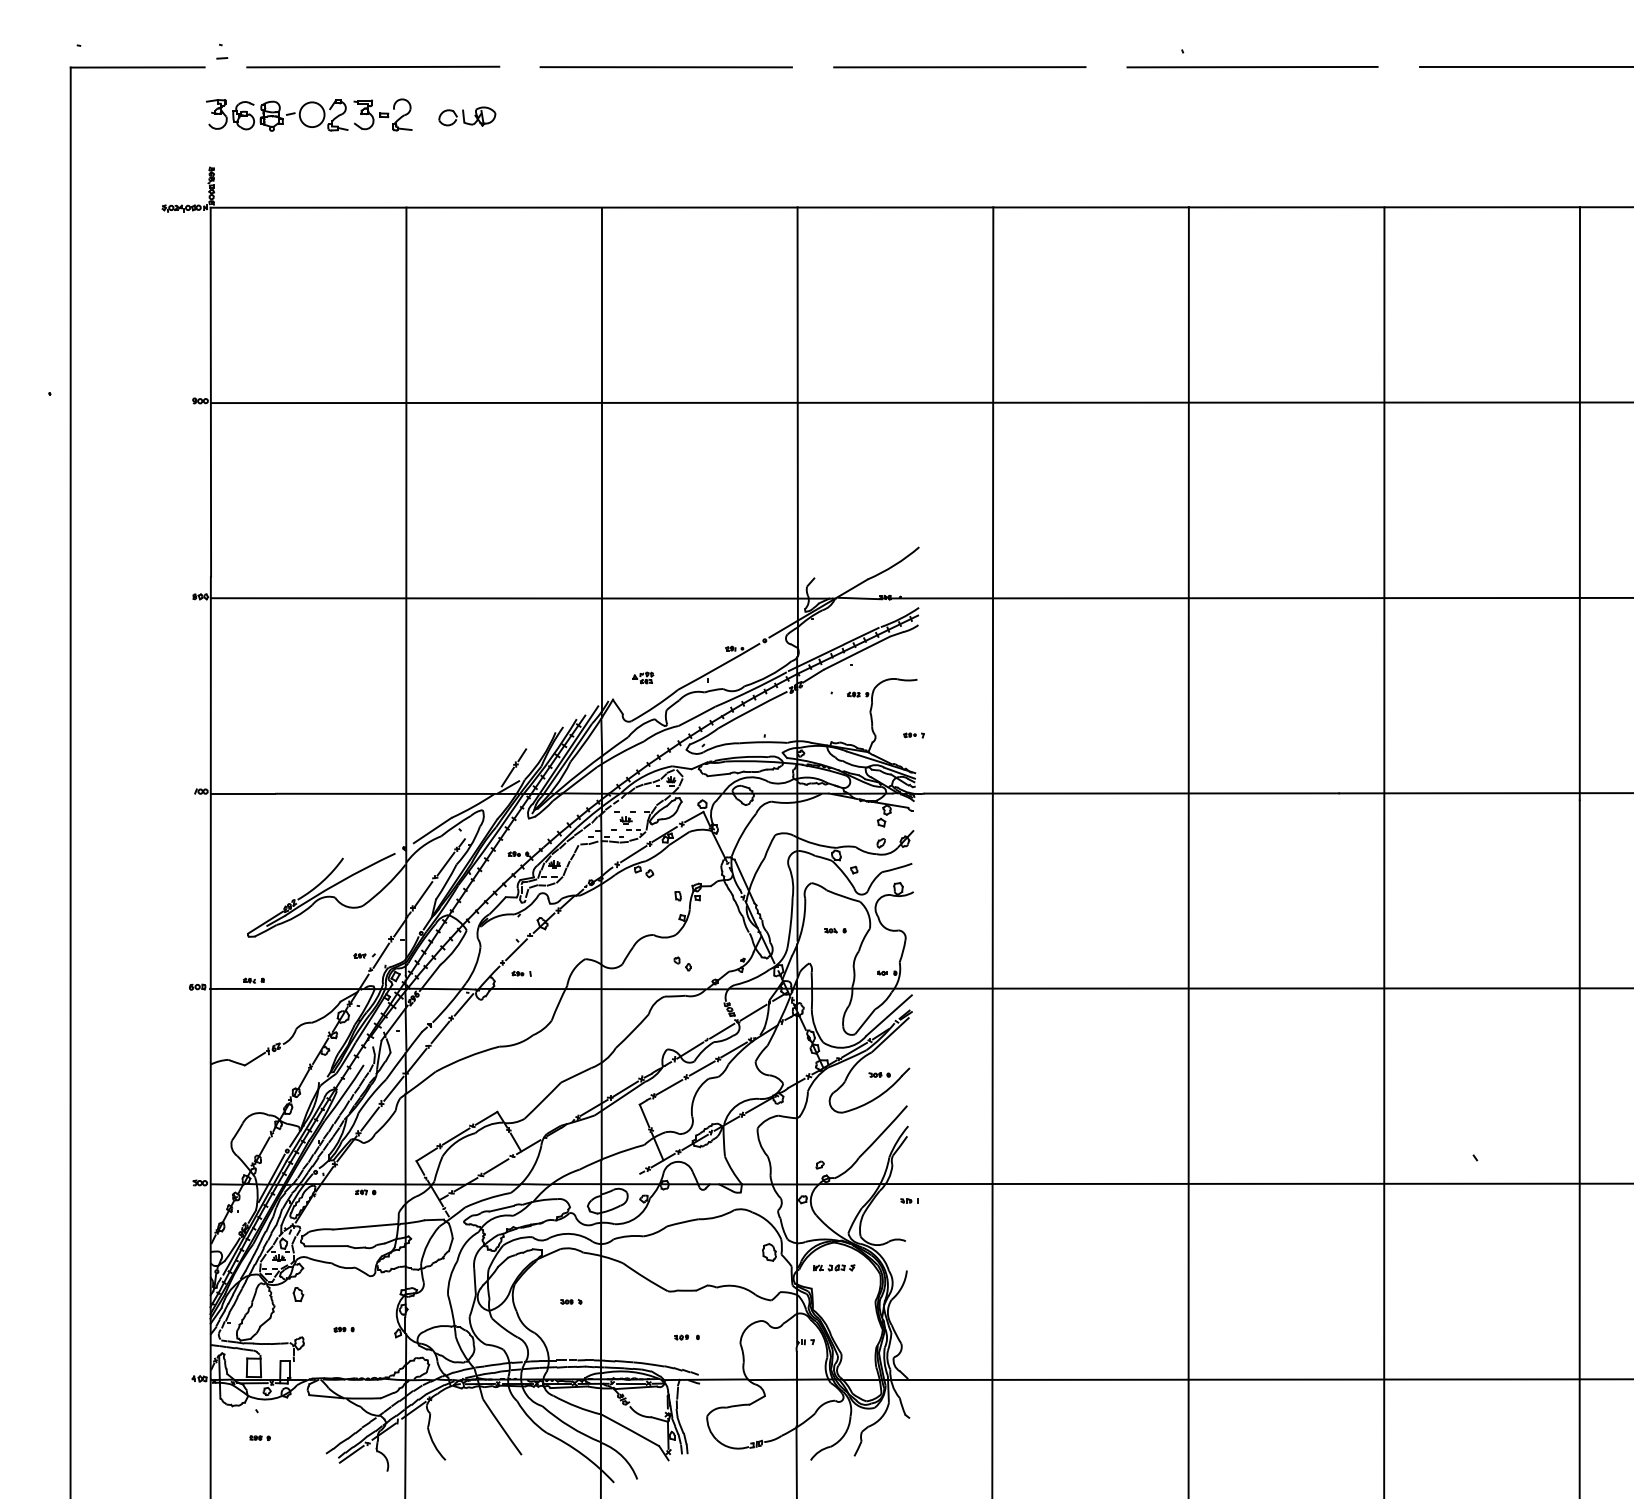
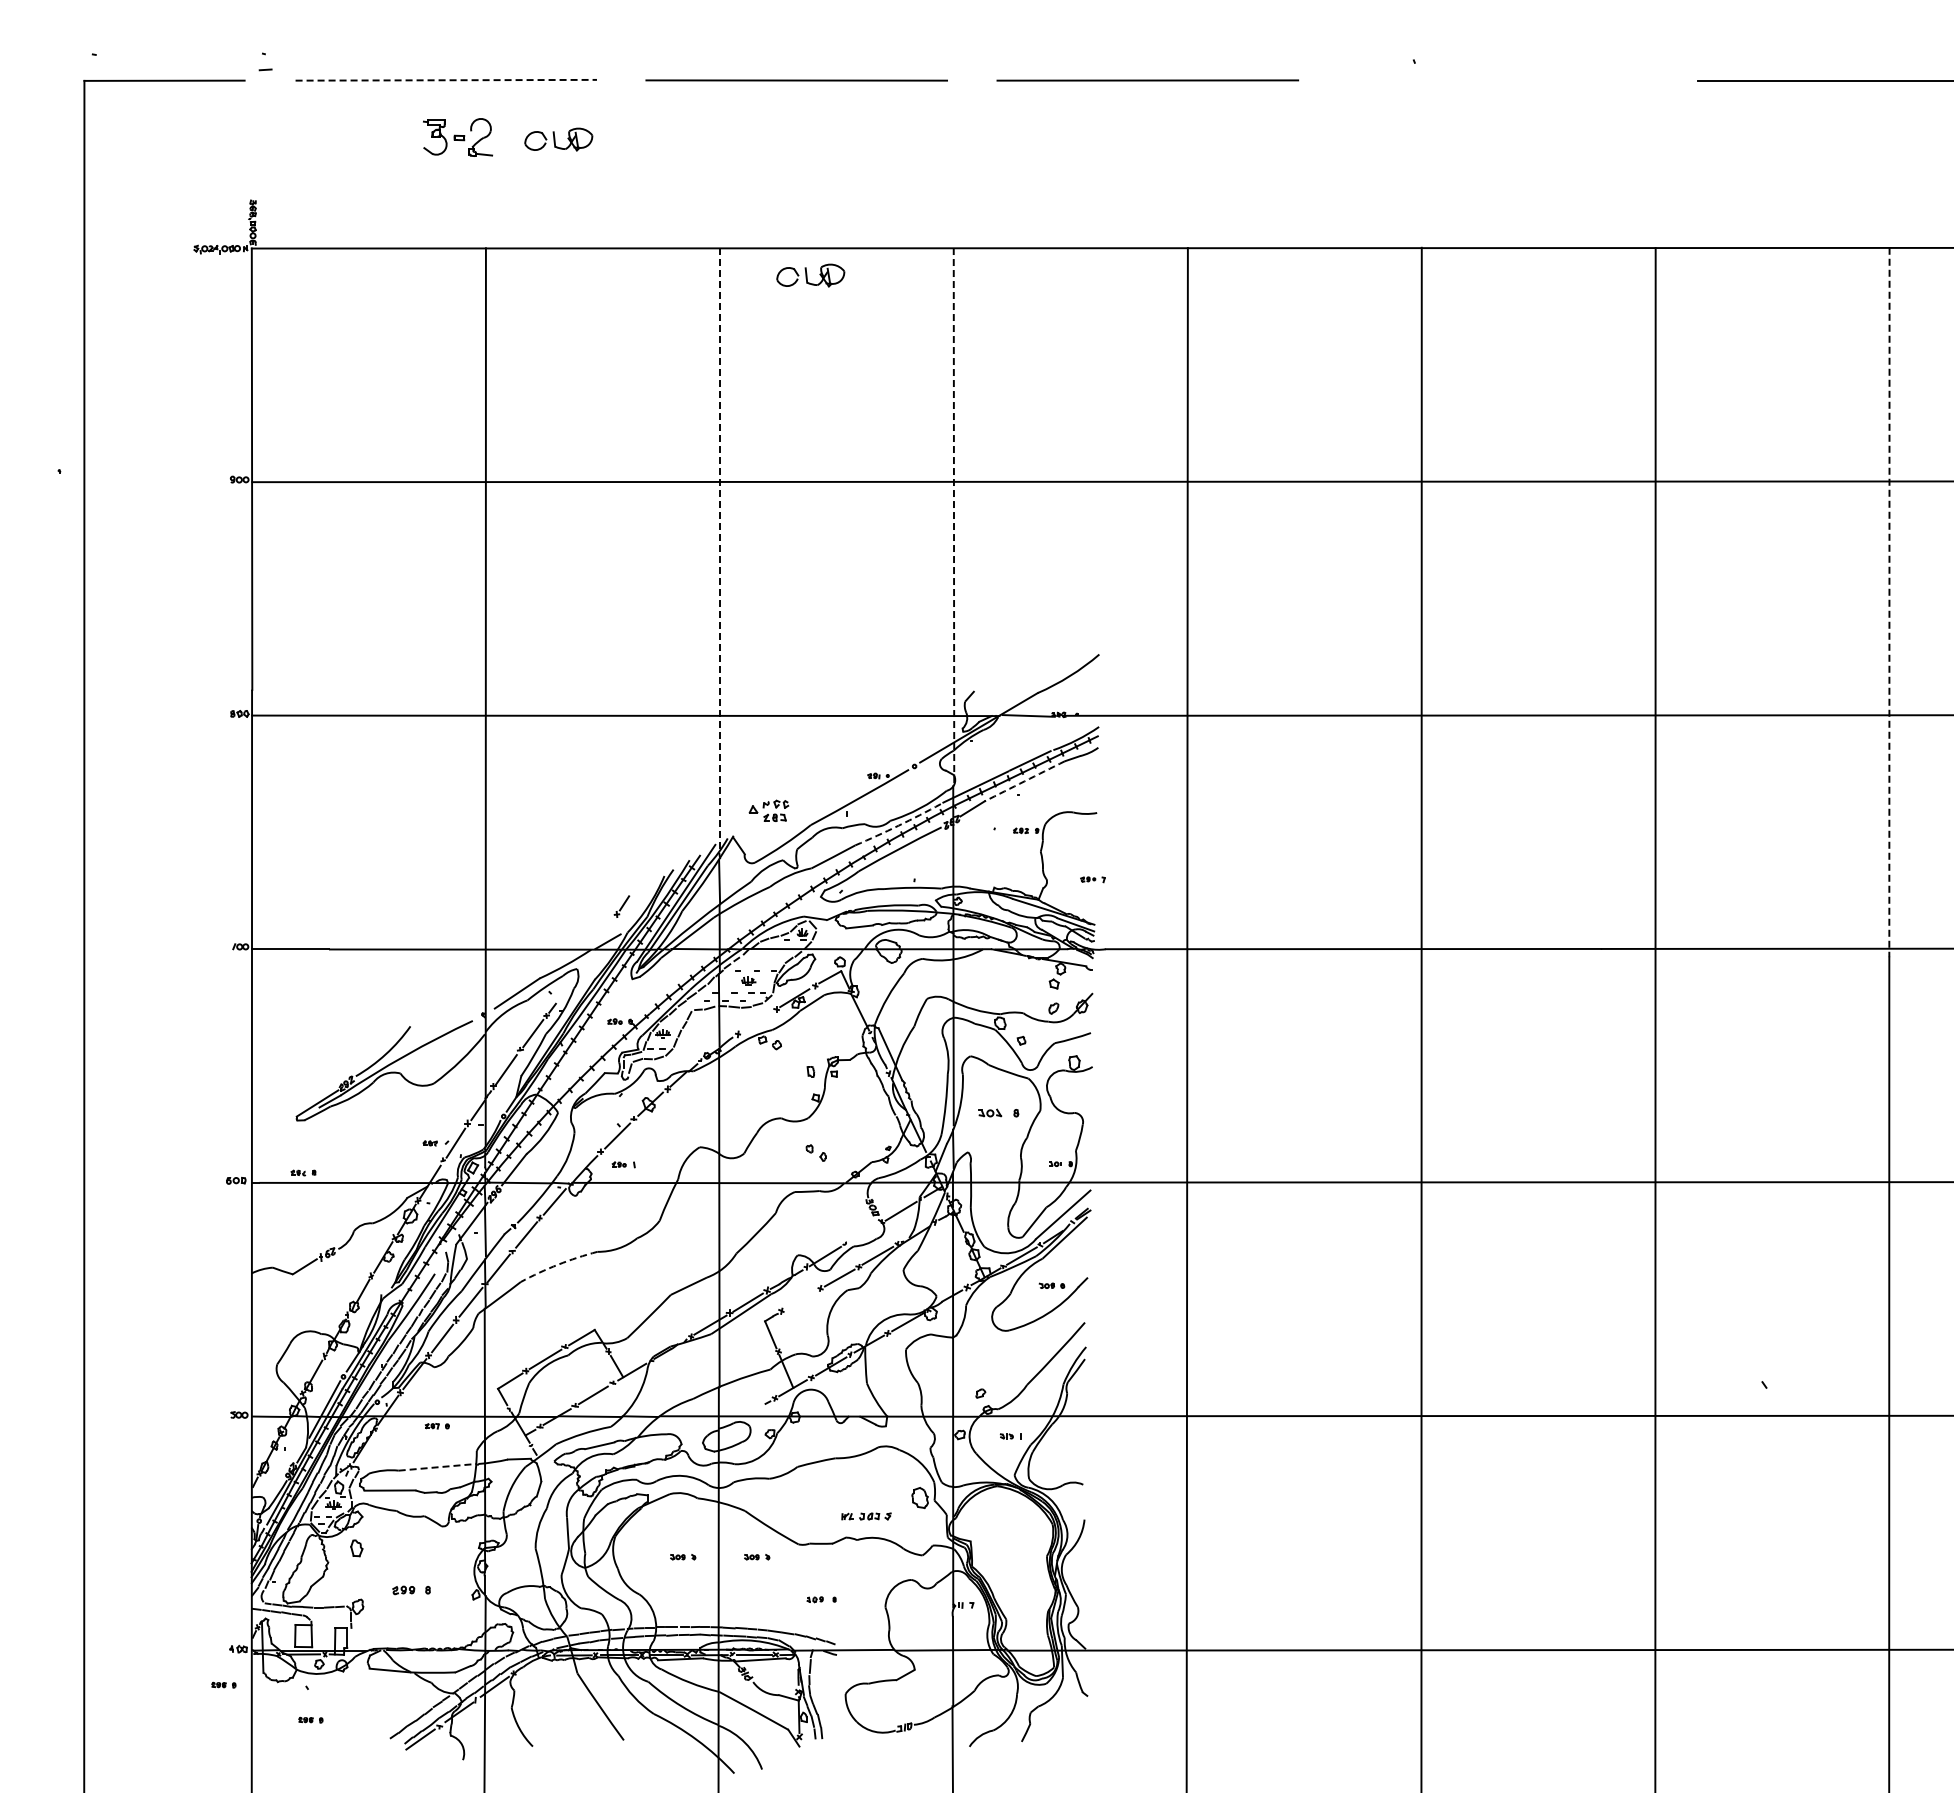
line: (373, 67) -> (446, 80), solid -> dashed
line: (1252, 67) -> (1497, 80), removed
part: (277, 114) -> (331, 137), removed
part: (677, 230) -> (810, 275), added
line: (797, 431) -> (953, 516), solid -> dashed
line: (601, 459) -> (719, 549), solid -> dashed
line: (1579, 503) -> (1889, 602), solid -> dashed
arc: (856, 653) -> (1024, 781), solid -> dashed
part: (643, 677) -> (769, 810), size x1.6
arc: (751, 690) -> (898, 825), solid -> dashed
line: (508, 777) -> (607, 929), removed
line: (633, 854) -> (757, 1021), removed
part: (835, 930) -> (999, 1113), size x1.6
line: (722, 1031) -> (863, 1233), removed
arc: (467, 1057) -> (558, 1264), solid -> dashed
line: (668, 1087) -> (799, 1300), removed
part: (909, 1200) -> (1010, 1436), moved
line: (365, 1226) -> (437, 1467), solid -> dashed
part: (834, 1267) -> (866, 1516), moved
part: (633, 1302) -> (757, 1557), added
part: (343, 1329) -> (410, 1590), size x1.6
part: (186, 1408) -> (223, 1684), added

